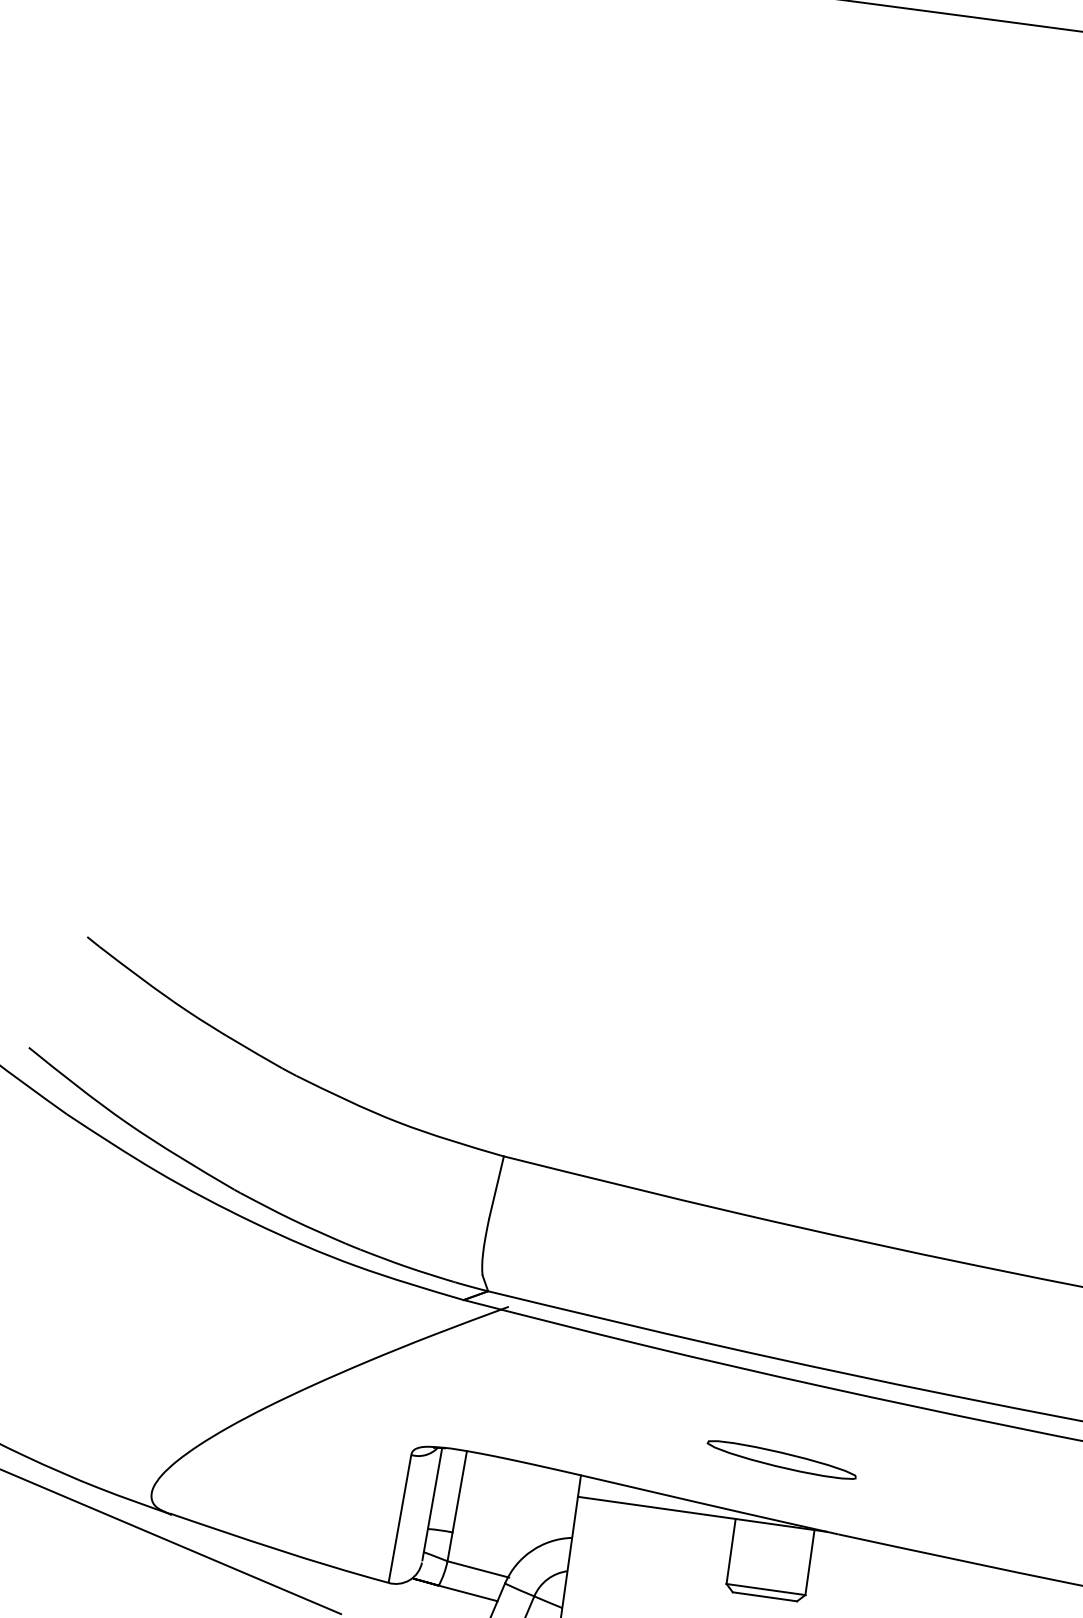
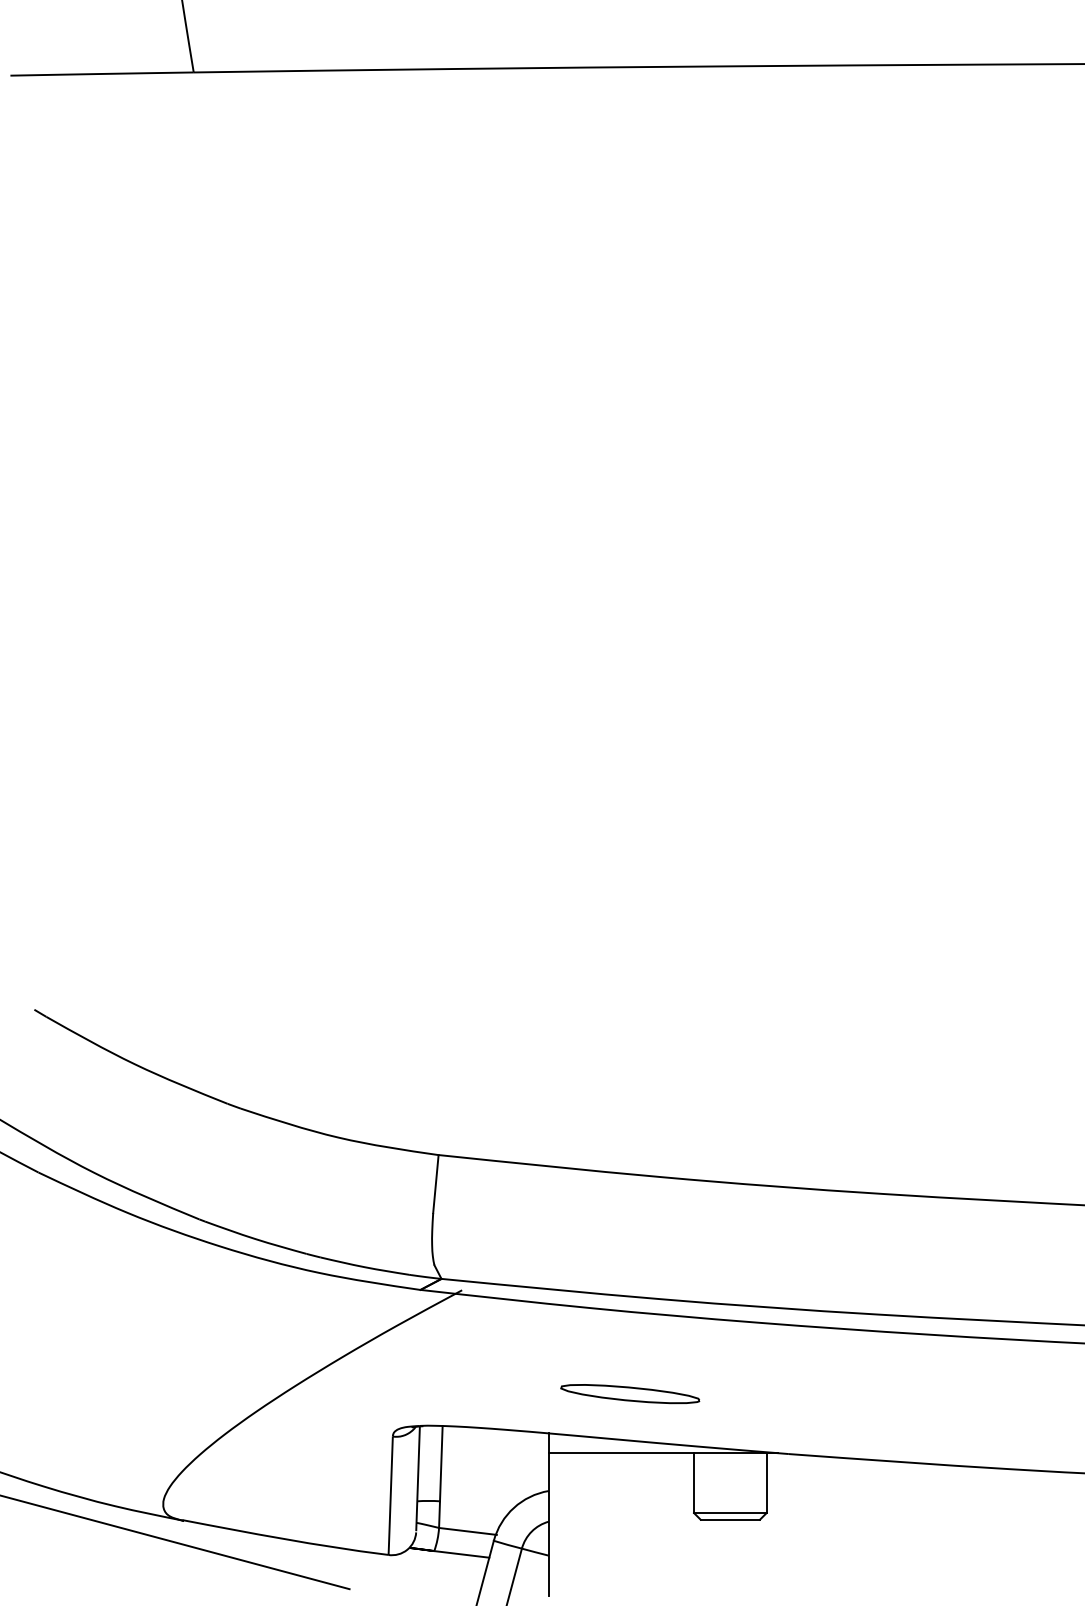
curve: (781, 1465) -> (630, 1399), moved

